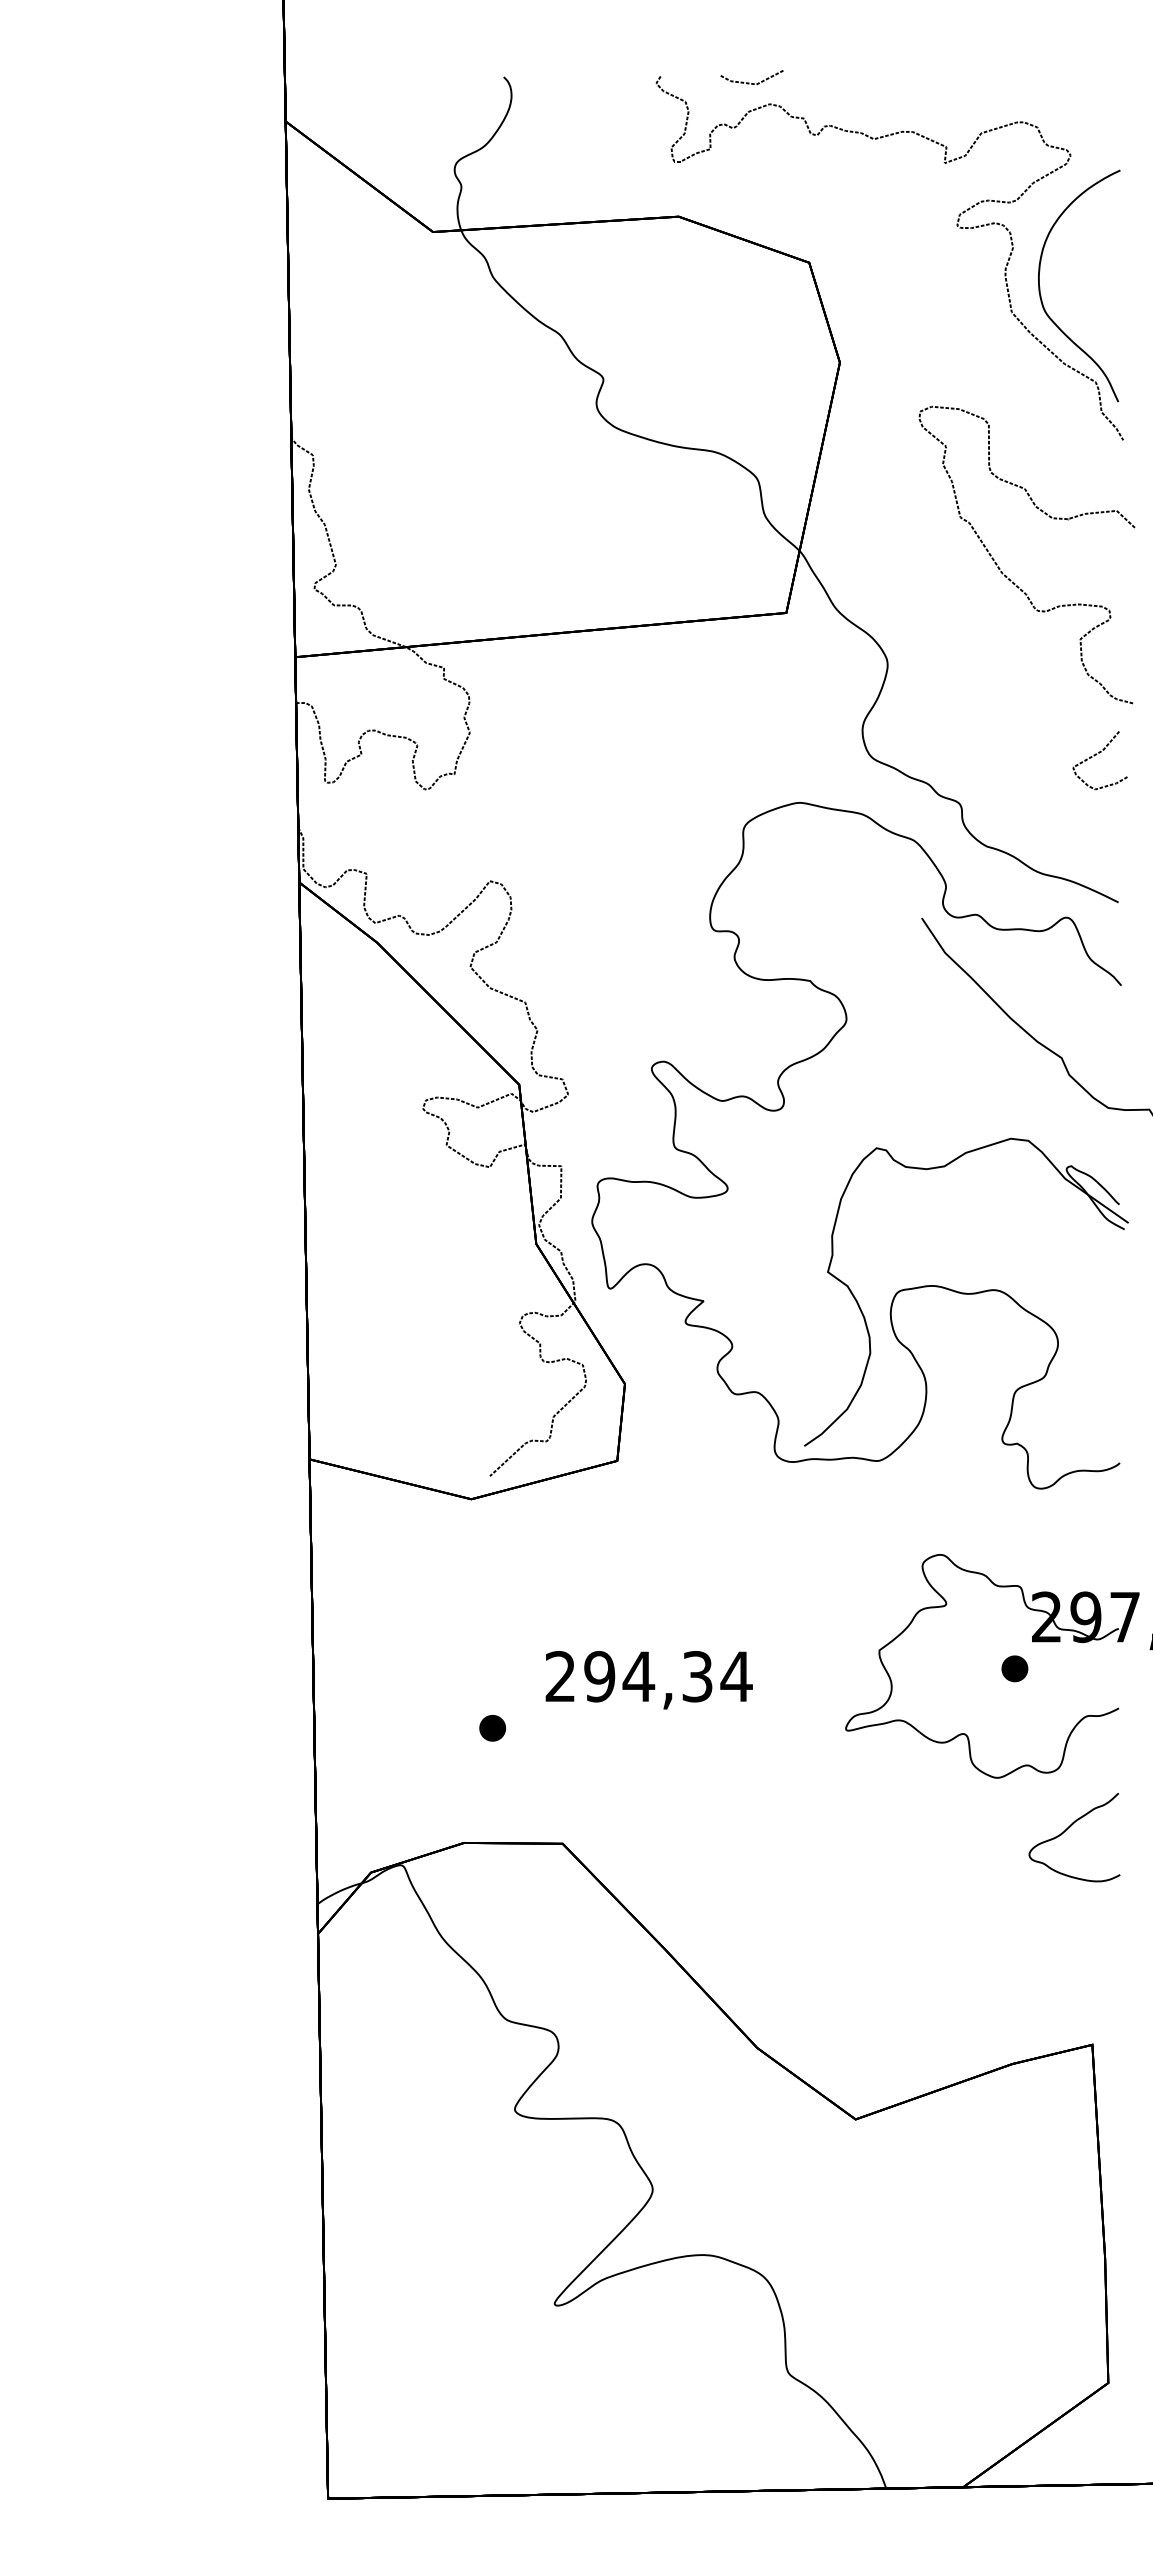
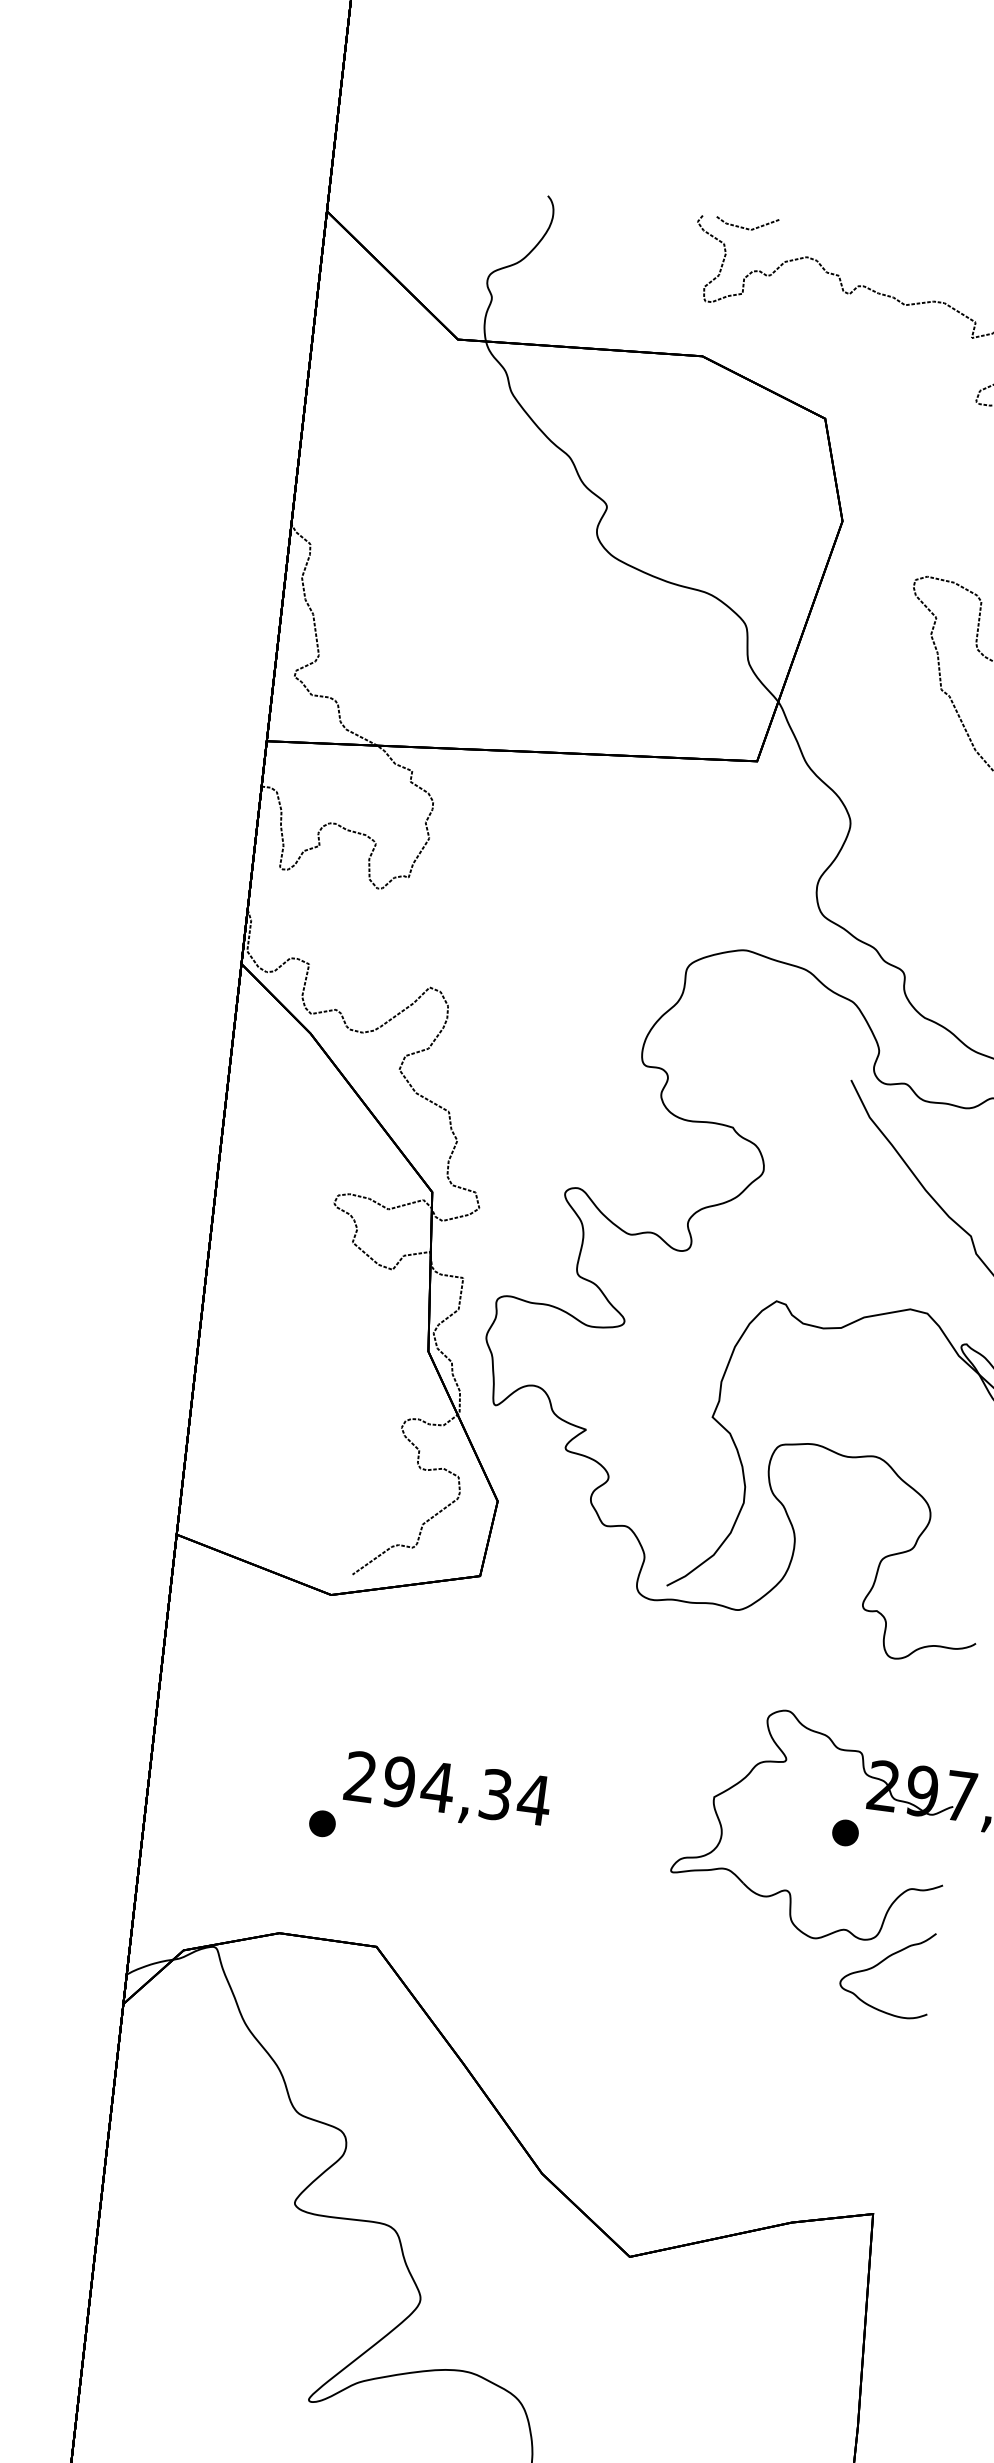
line: (749, 82) -> (744, 227), moved
text: (648, 1680) -> (446, 1792), moved
part: (1068, 1829) -> (882, 1962), moved

